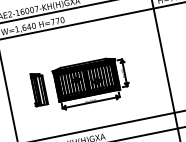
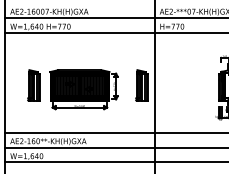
part: (150, 66) -> (141, 85), added

